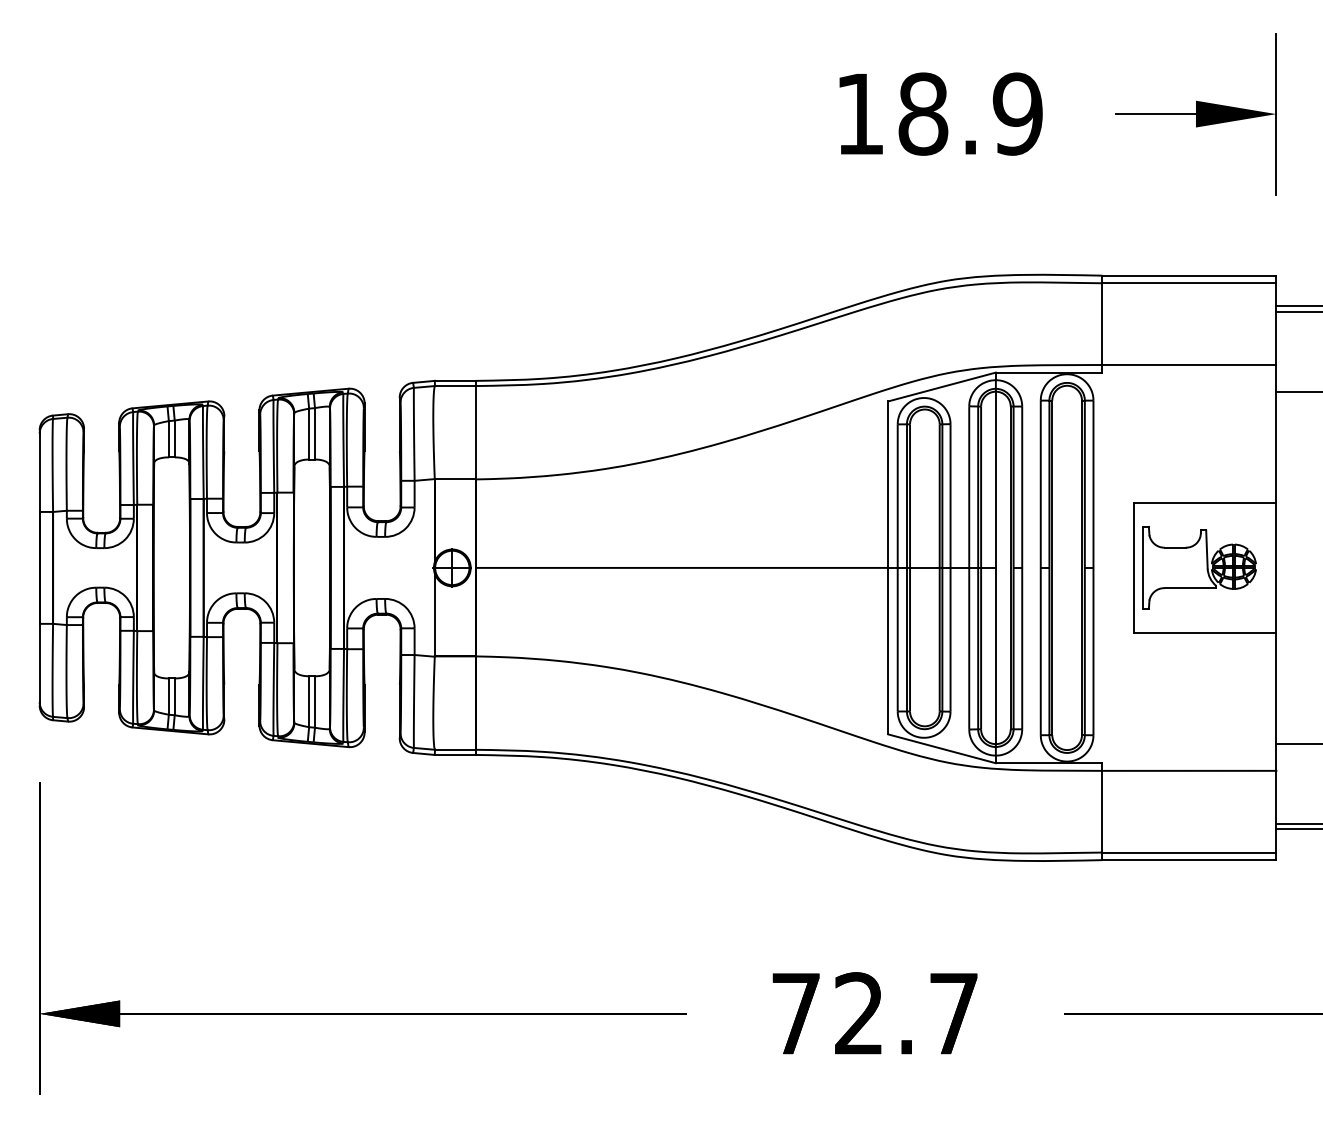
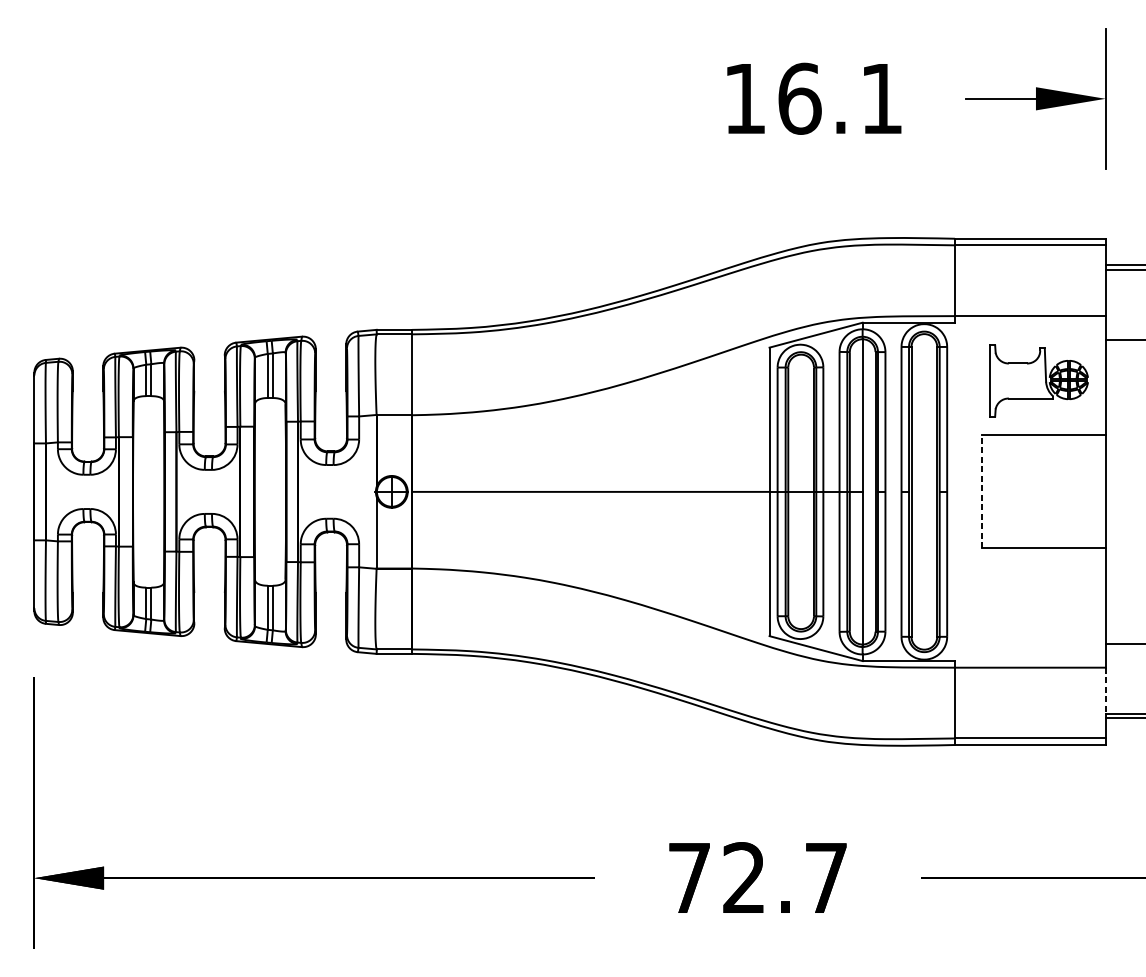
text: (970, 113) -> (840, 98), 18.9 -> 16.1
line: (1134, 567) -> (982, 491), solid -> dashed
part: (1199, 567) -> (1039, 380), moved
line: (1276, 797) -> (1105, 690), solid -> dashed

